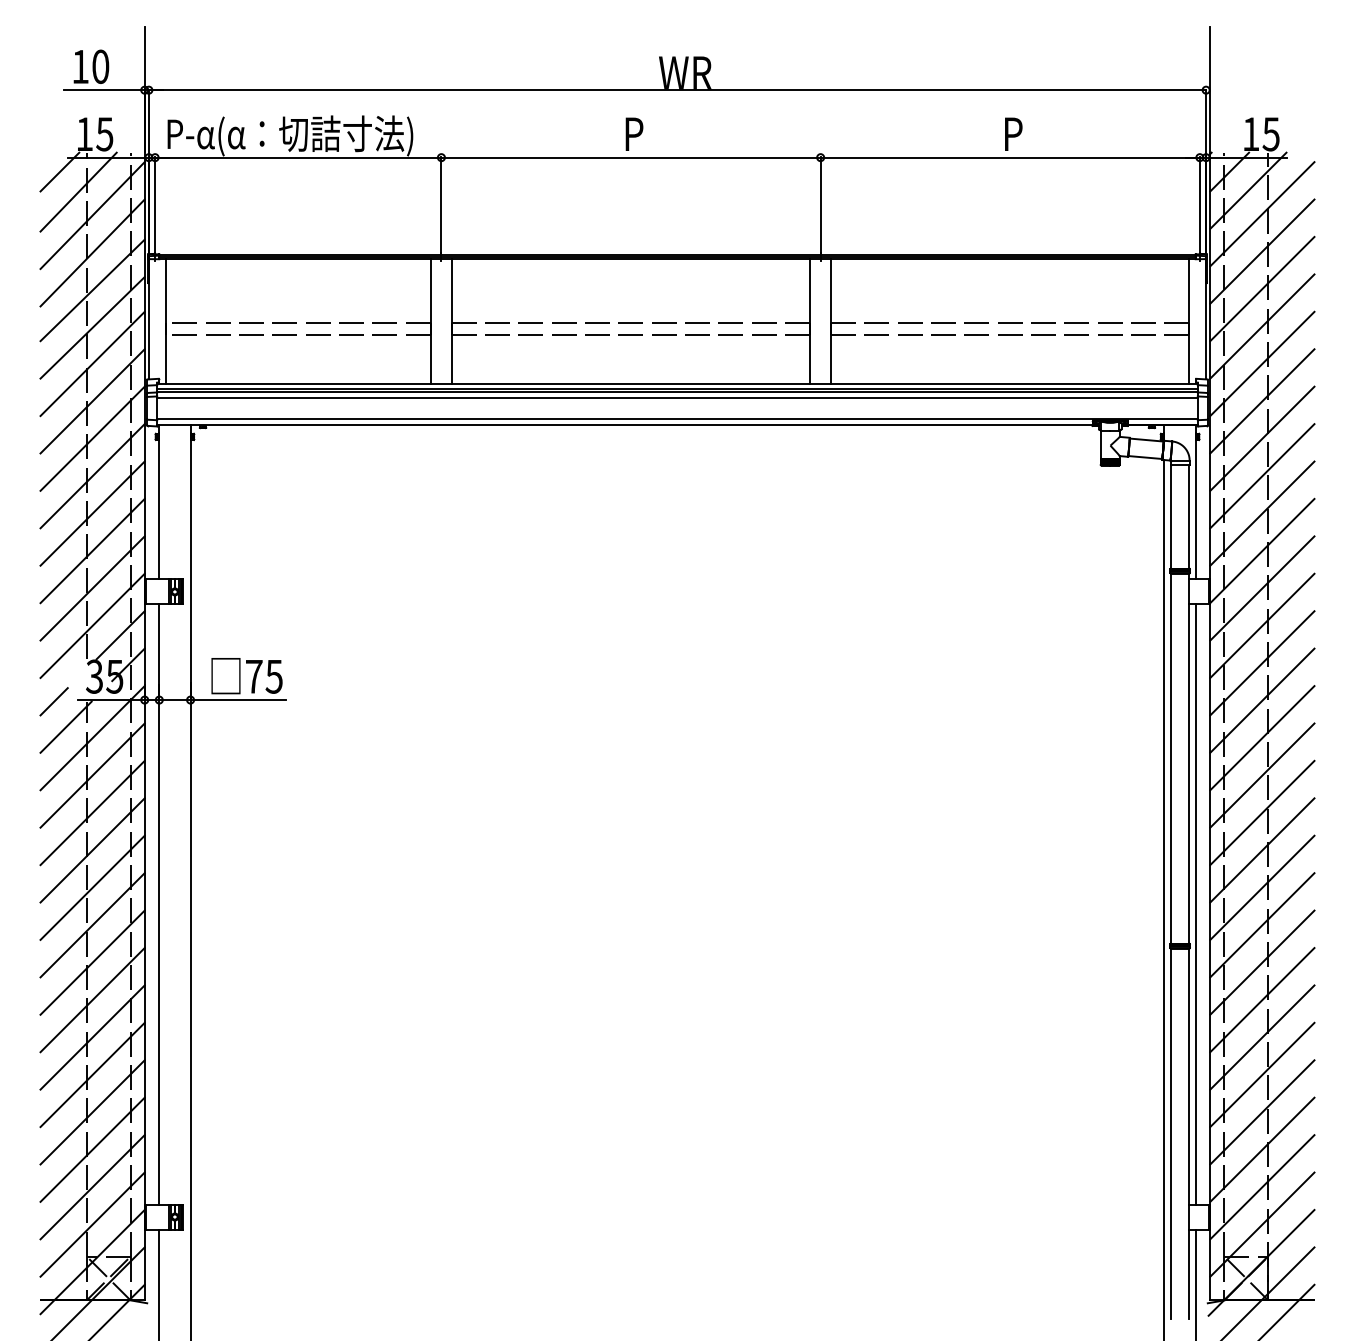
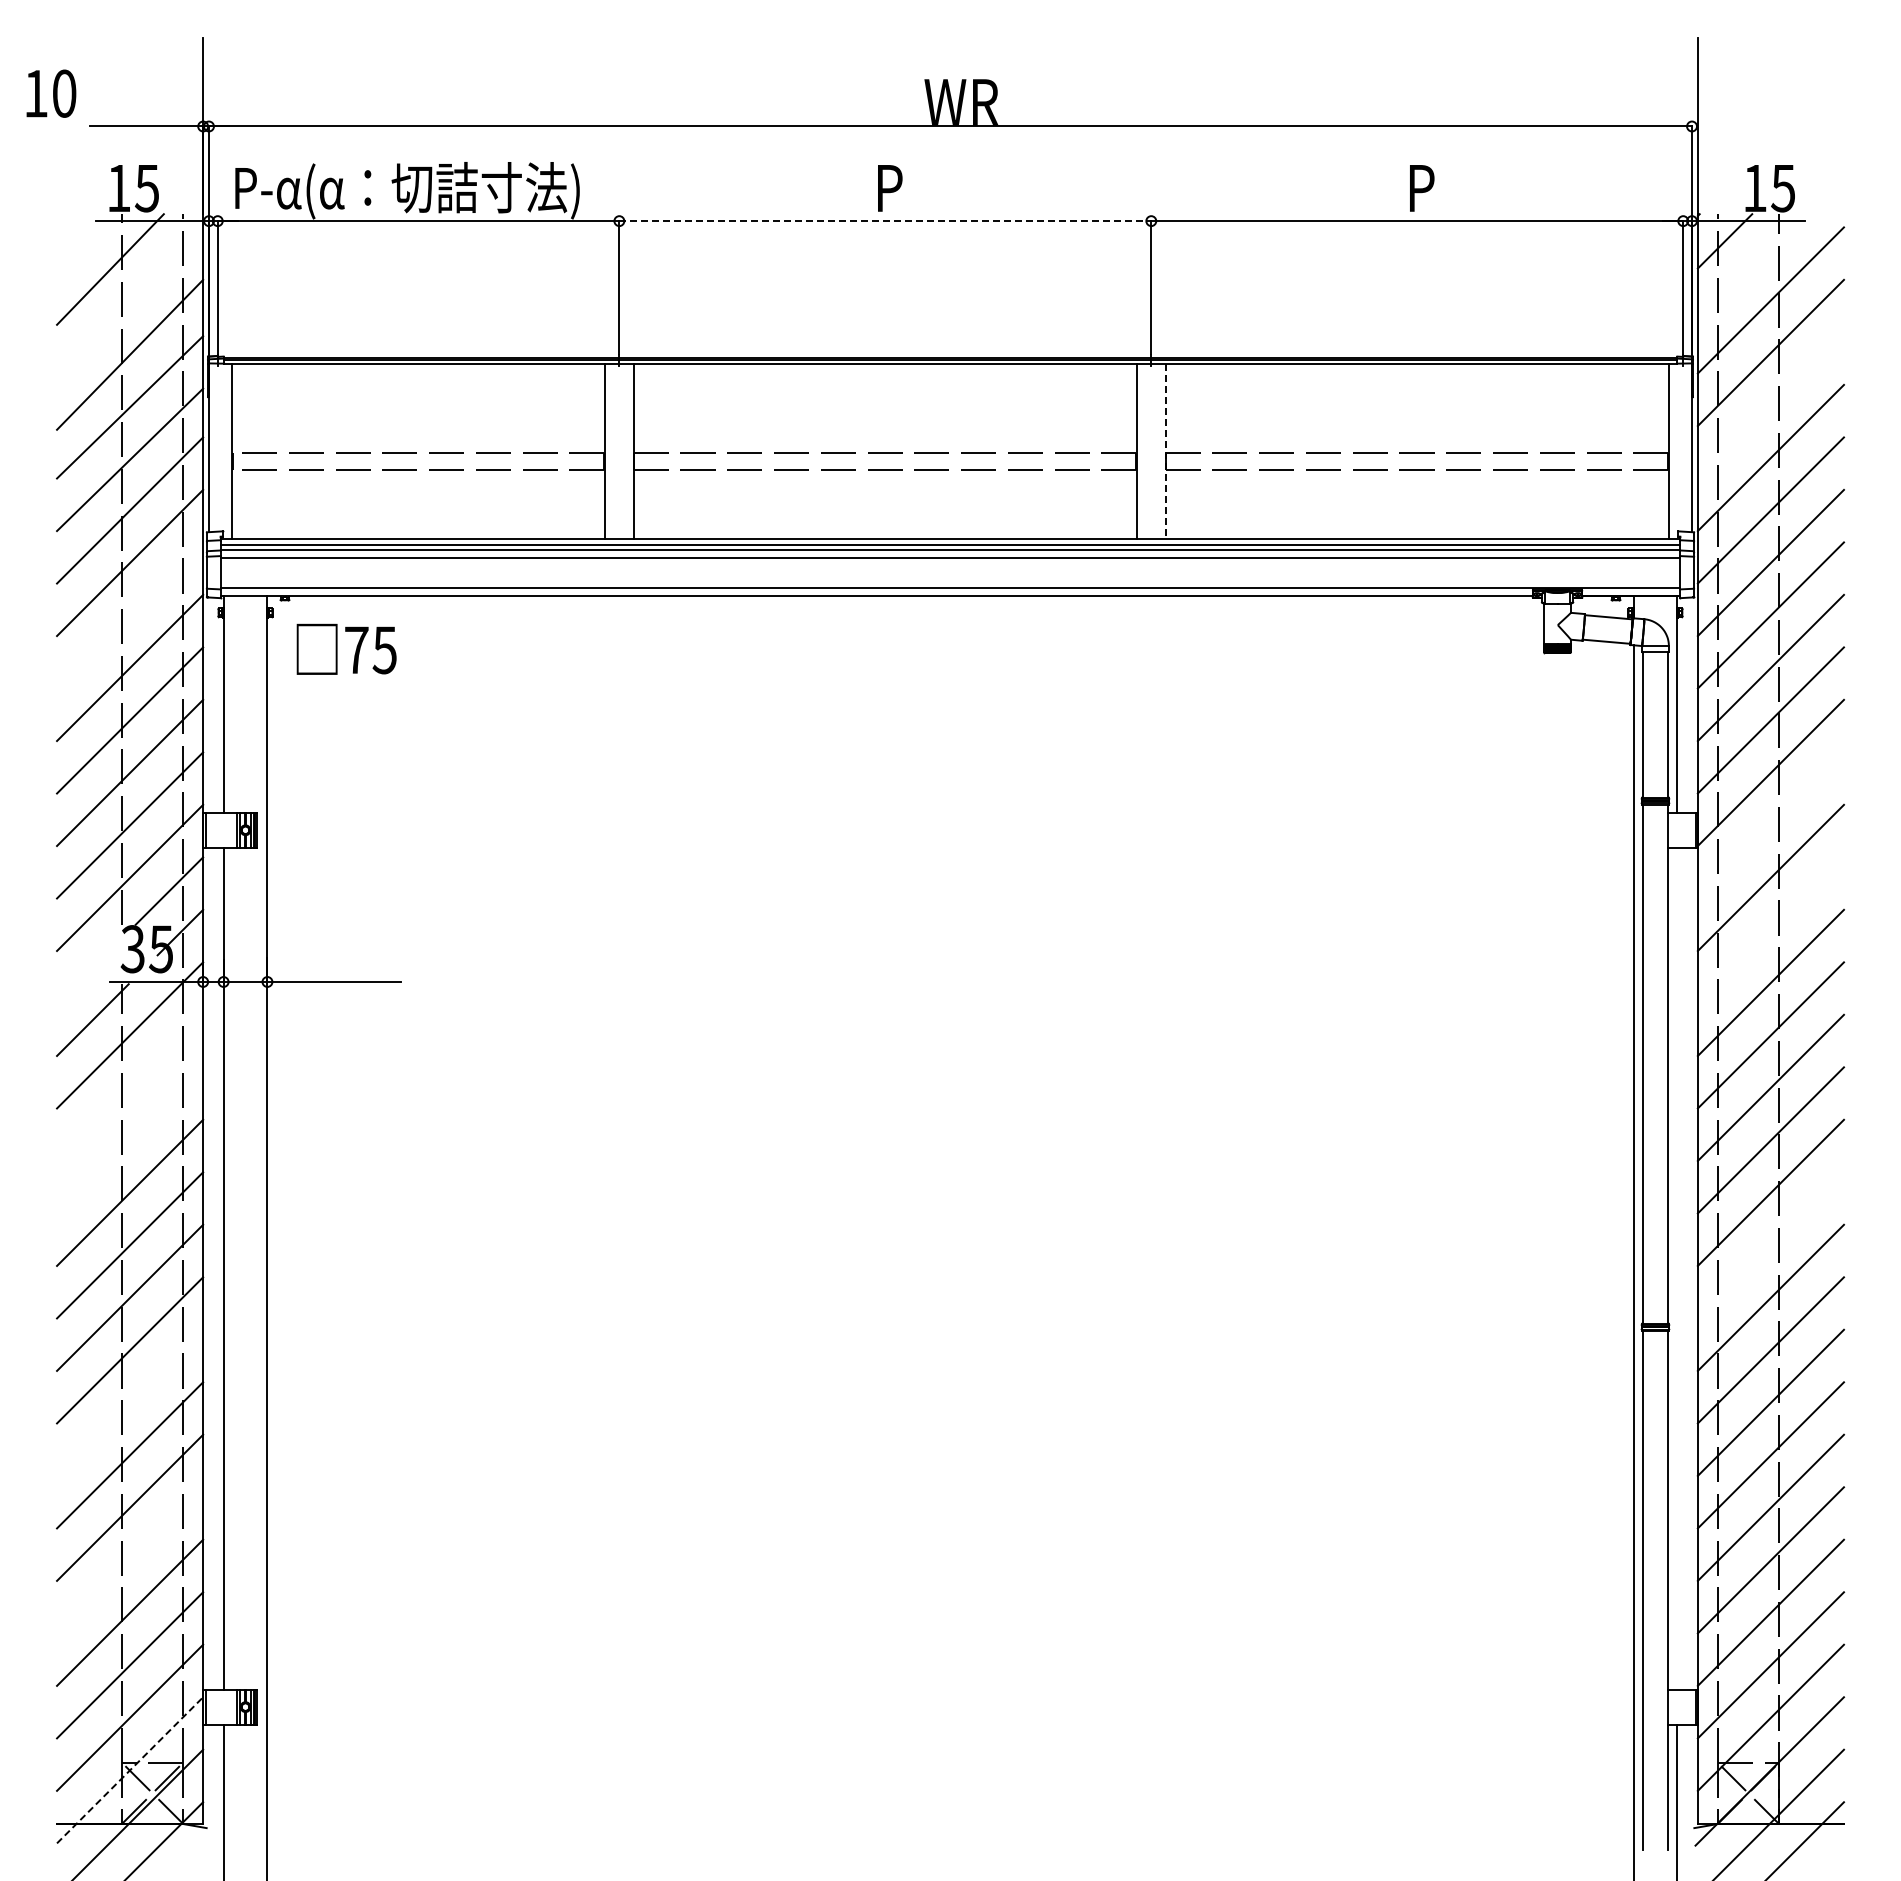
text: (91, 66) -> (51, 93), moved
line: (631, 157) -> (885, 221), solid -> dashed
line: (60, 172) -> (84, 241), removed
line: (1247, 190) -> (1750, 267), removed
line: (92, 215) -> (130, 302), removed
line: (1262, 289) -> (1770, 405), removed
line: (830, 321) -> (1165, 451), solid -> dashed
line: (92, 438) -> (130, 615), removed
line: (1262, 588) -> (1770, 825), removed
line: (1262, 663) -> (1770, 930), removed
text: (246, 675) -> (346, 648), moved
line: (54, 701) -> (76, 984), removed
line: (92, 775) -> (130, 1087), removed
line: (92, 813) -> (130, 1140), removed
line: (1262, 887) -> (1770, 1245), removed
line: (1195, 904) -> (1677, 1268), removed
line: (92, 999) -> (130, 1402), removed
line: (92, 1112) -> (130, 1560), removed
line: (92, 1261) -> (130, 1769), solid -> dashed

